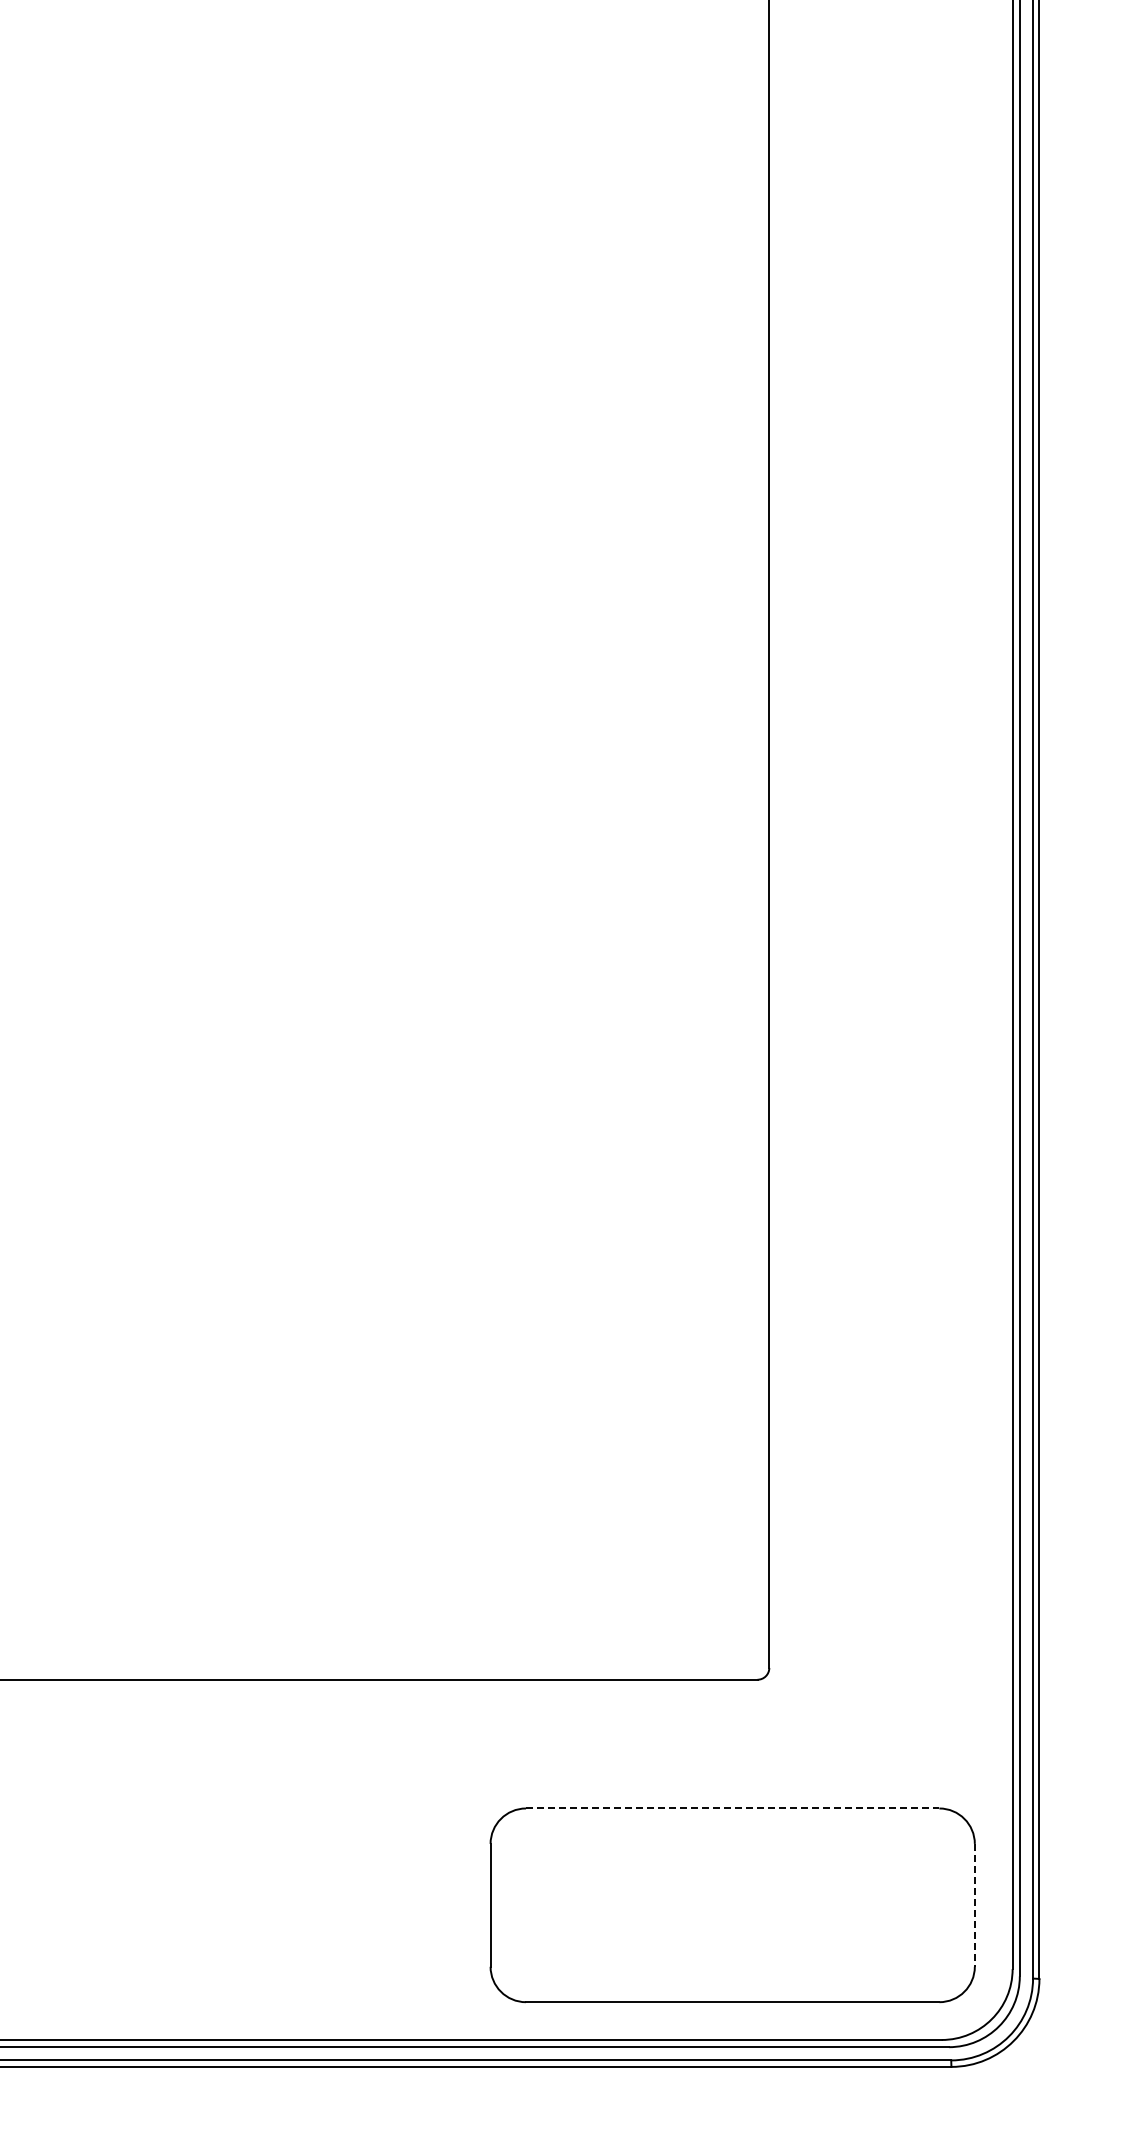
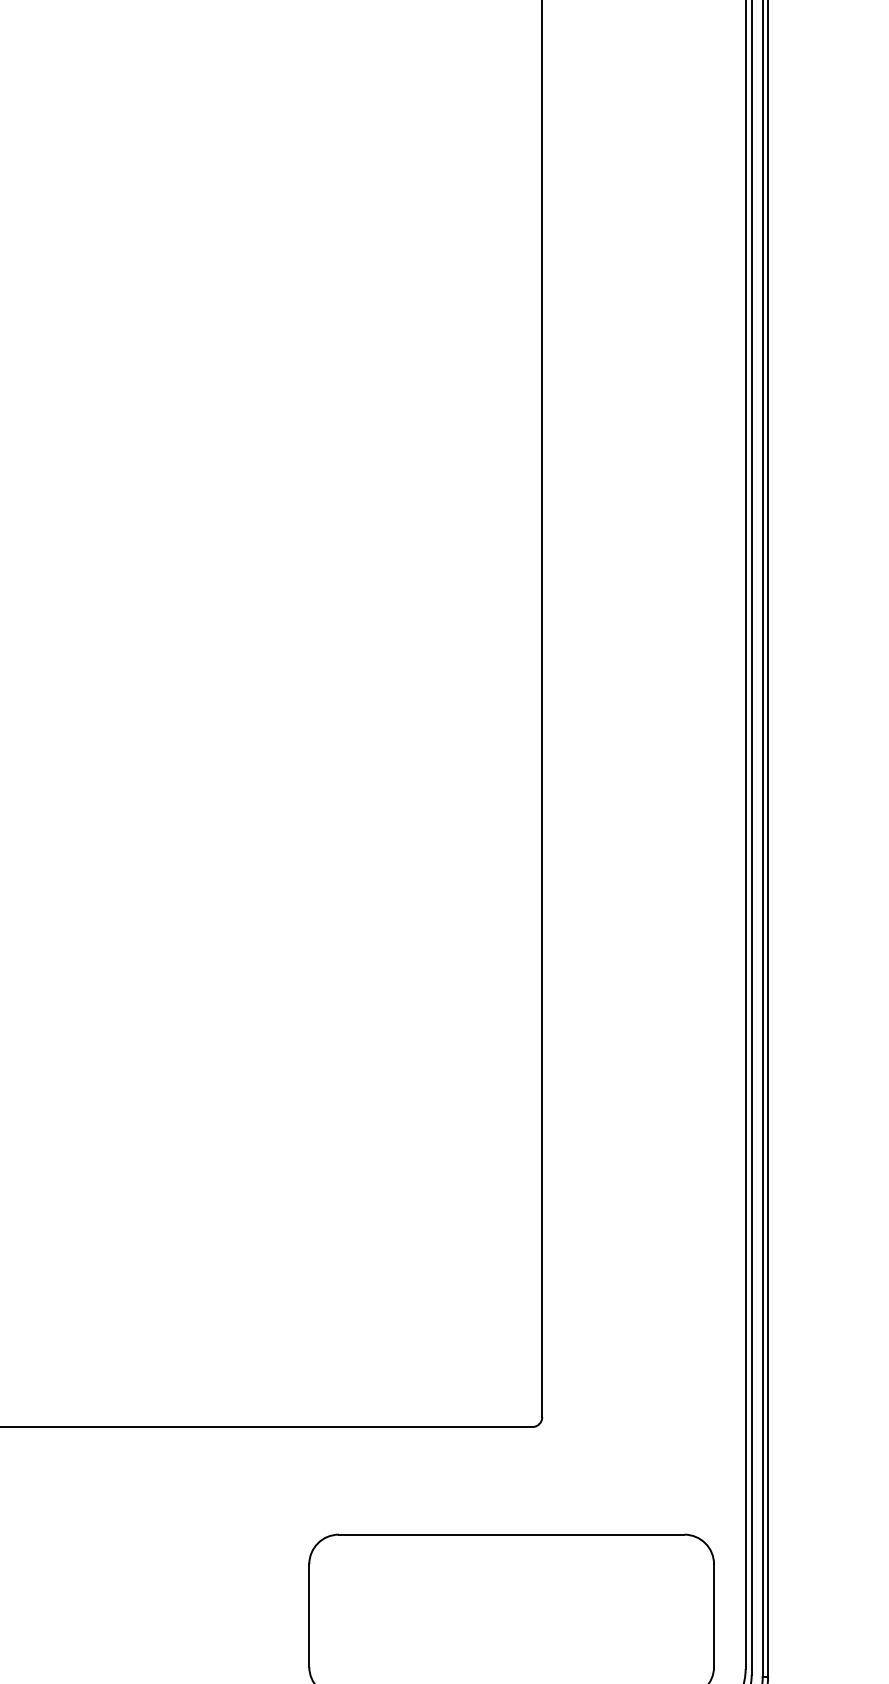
line: (732, 1808) -> (511, 1534), dashed -> solid
line: (974, 1905) -> (713, 1615), dashed -> solid

